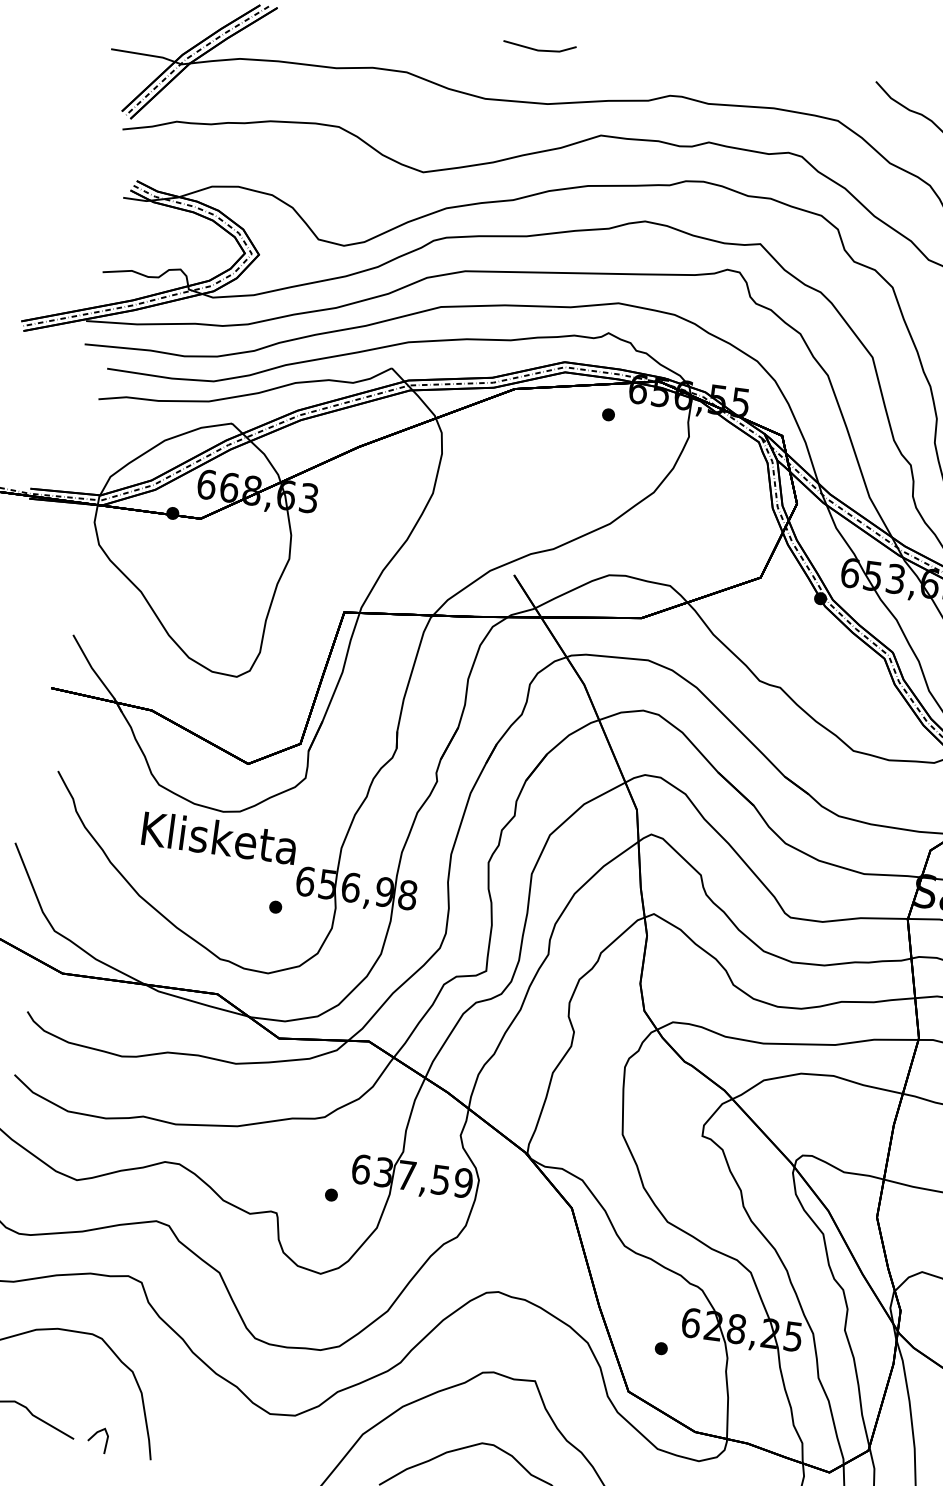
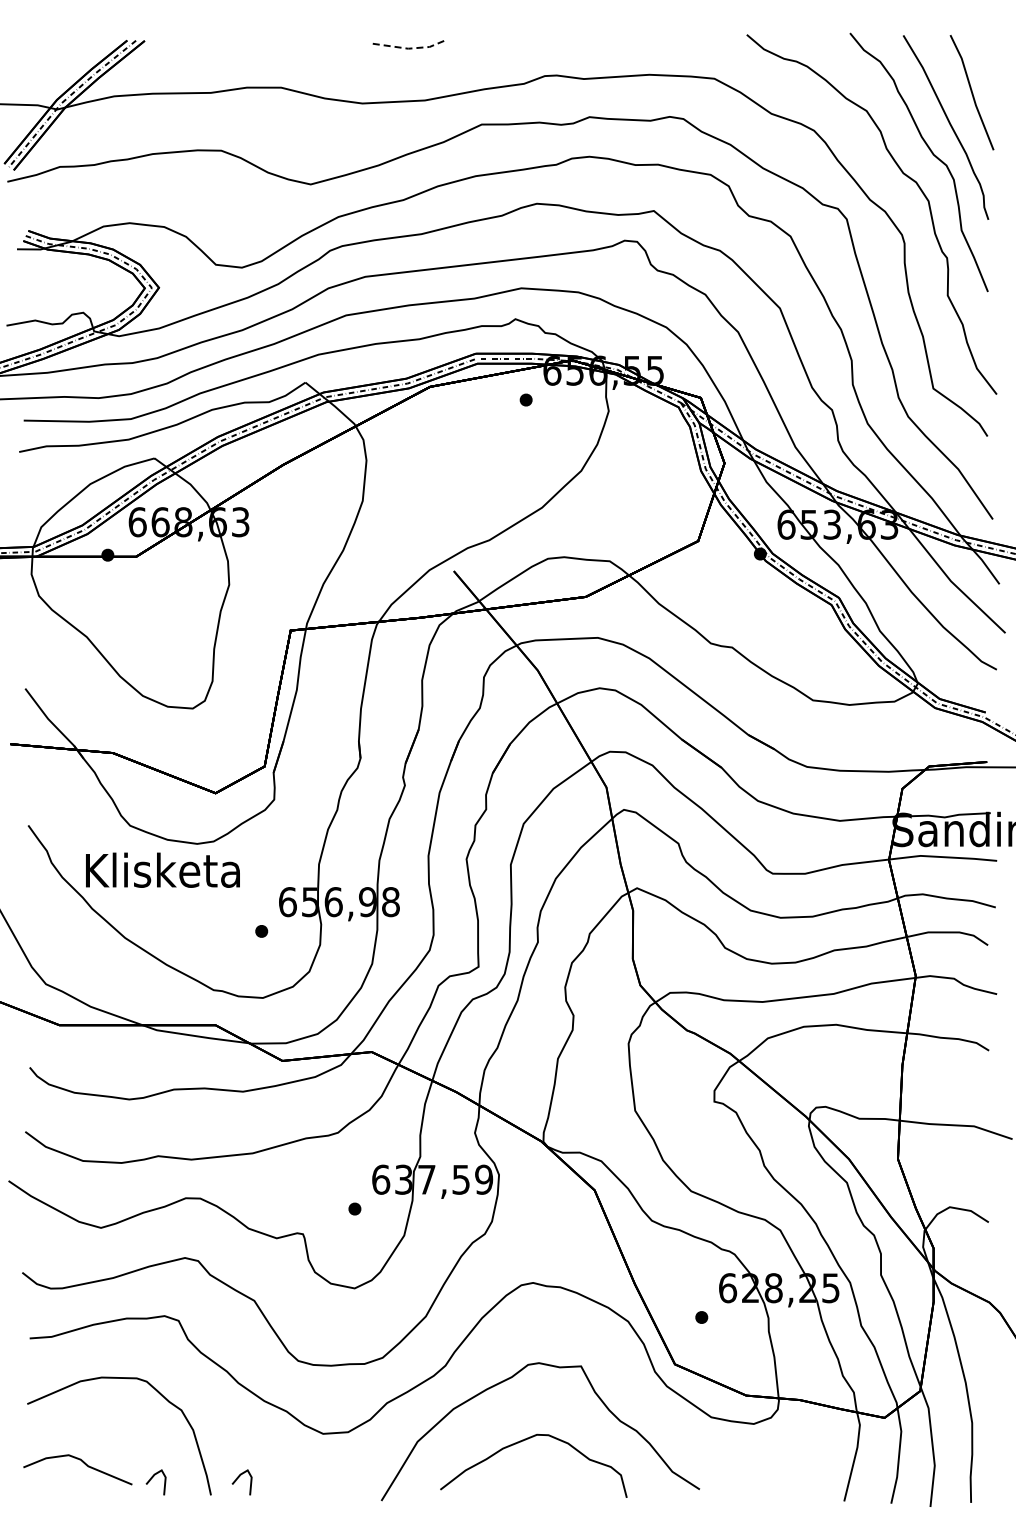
line: (540, 50) -> (410, 48), solid -> dashed
text: (219, 837) -> (162, 869), moved
line: (180, 1447) -> (238, 1478), added

